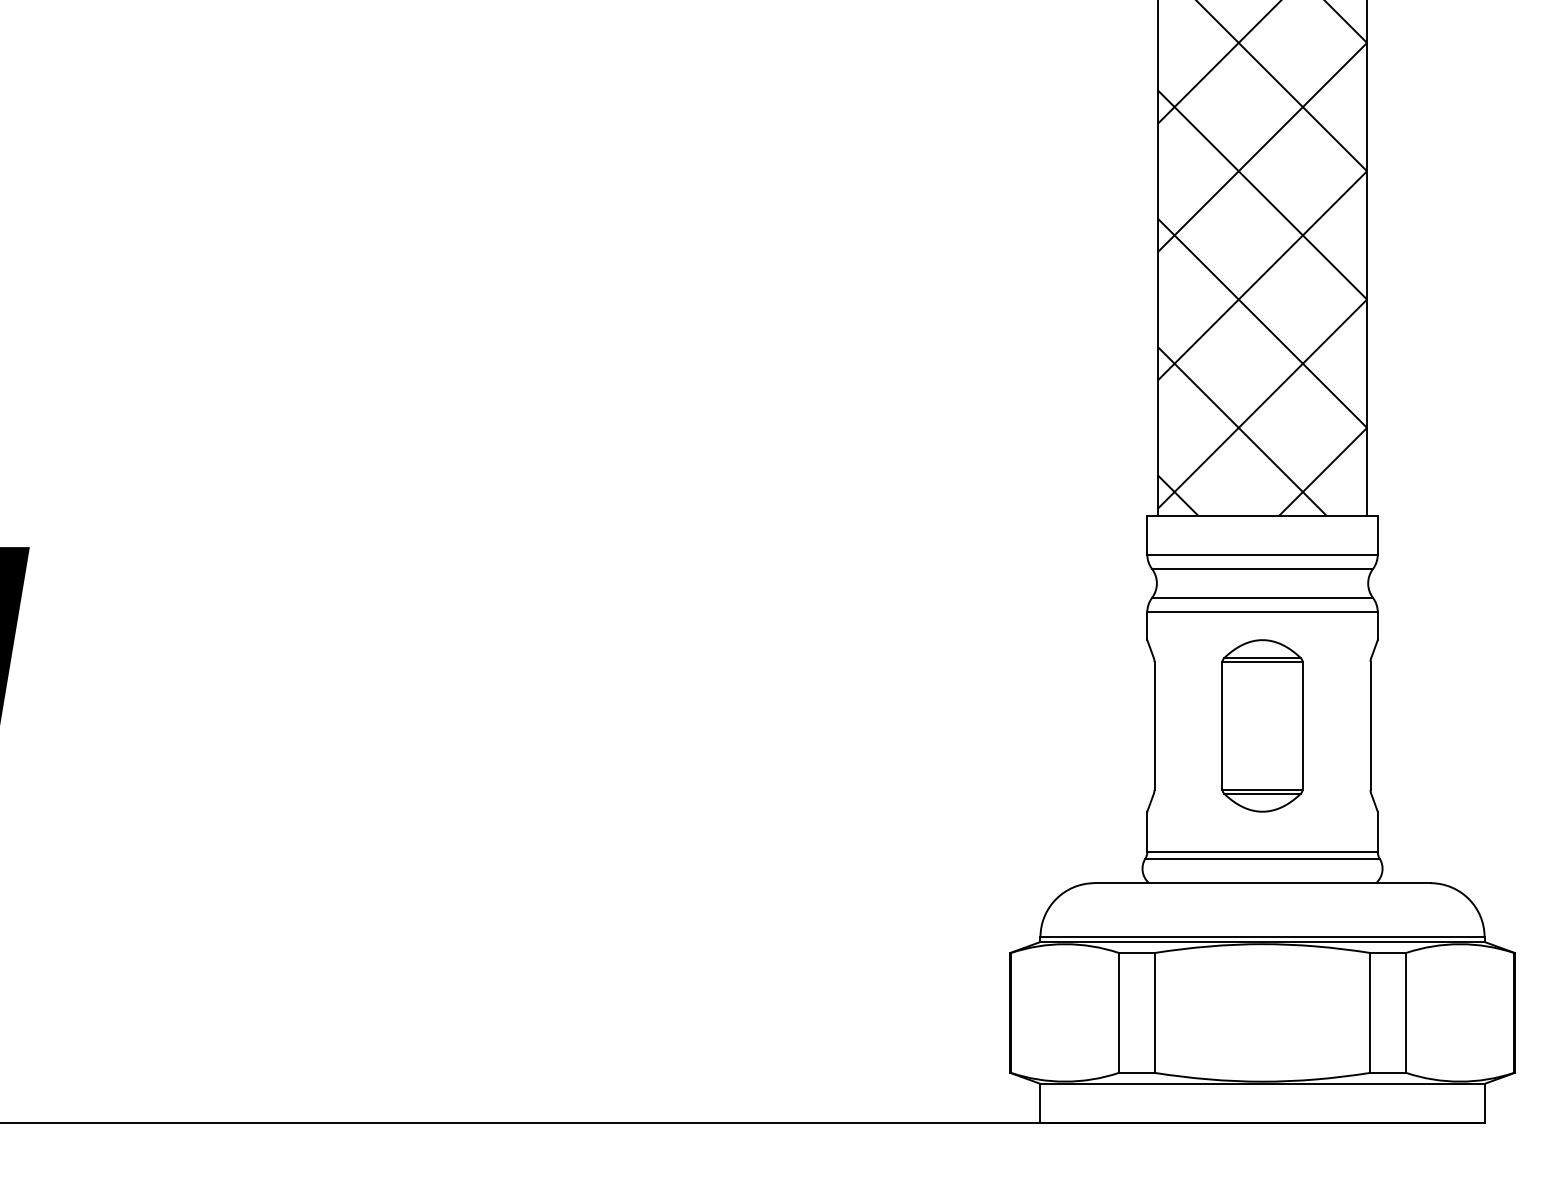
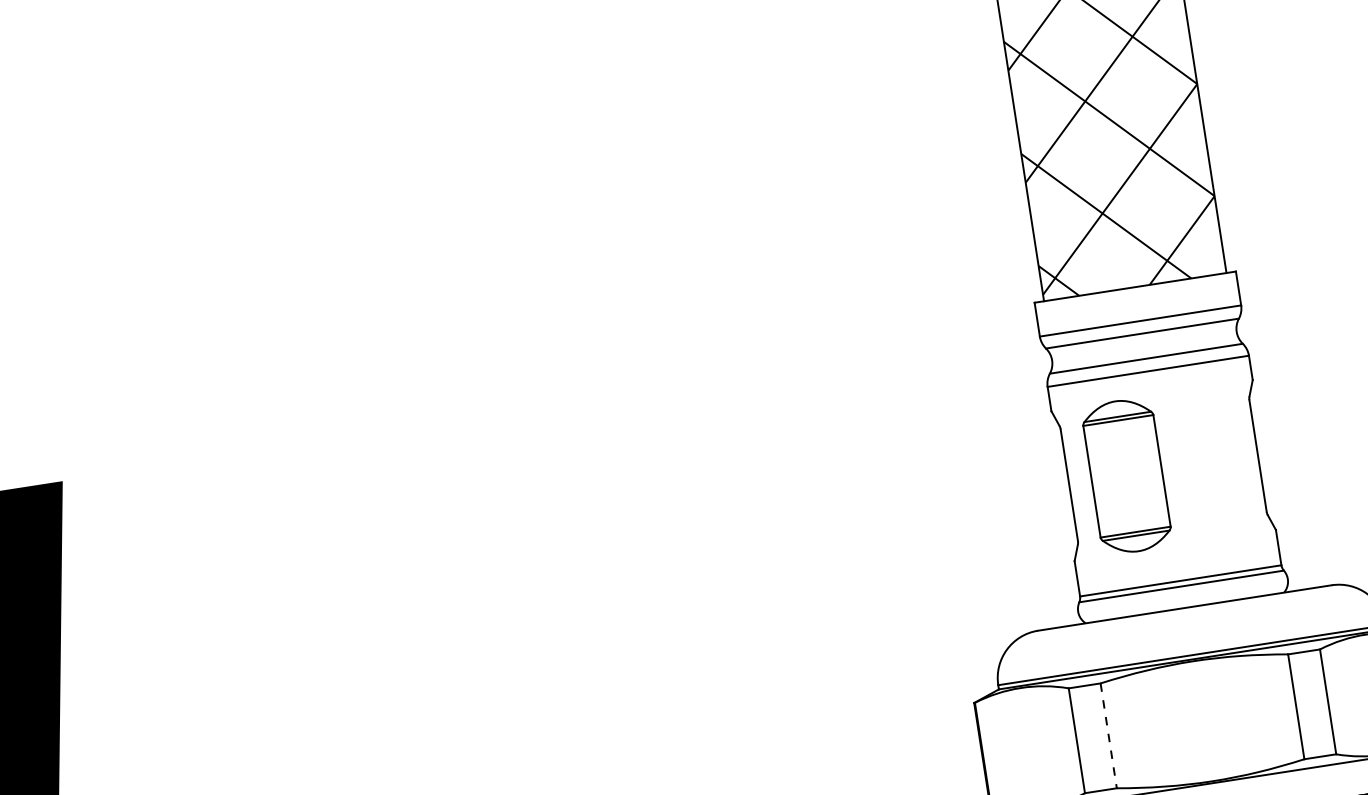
part: (1262, 725) -> (1126, 475), moved
line: (1155, 1013) -> (1109, 736), solid -> dashed

